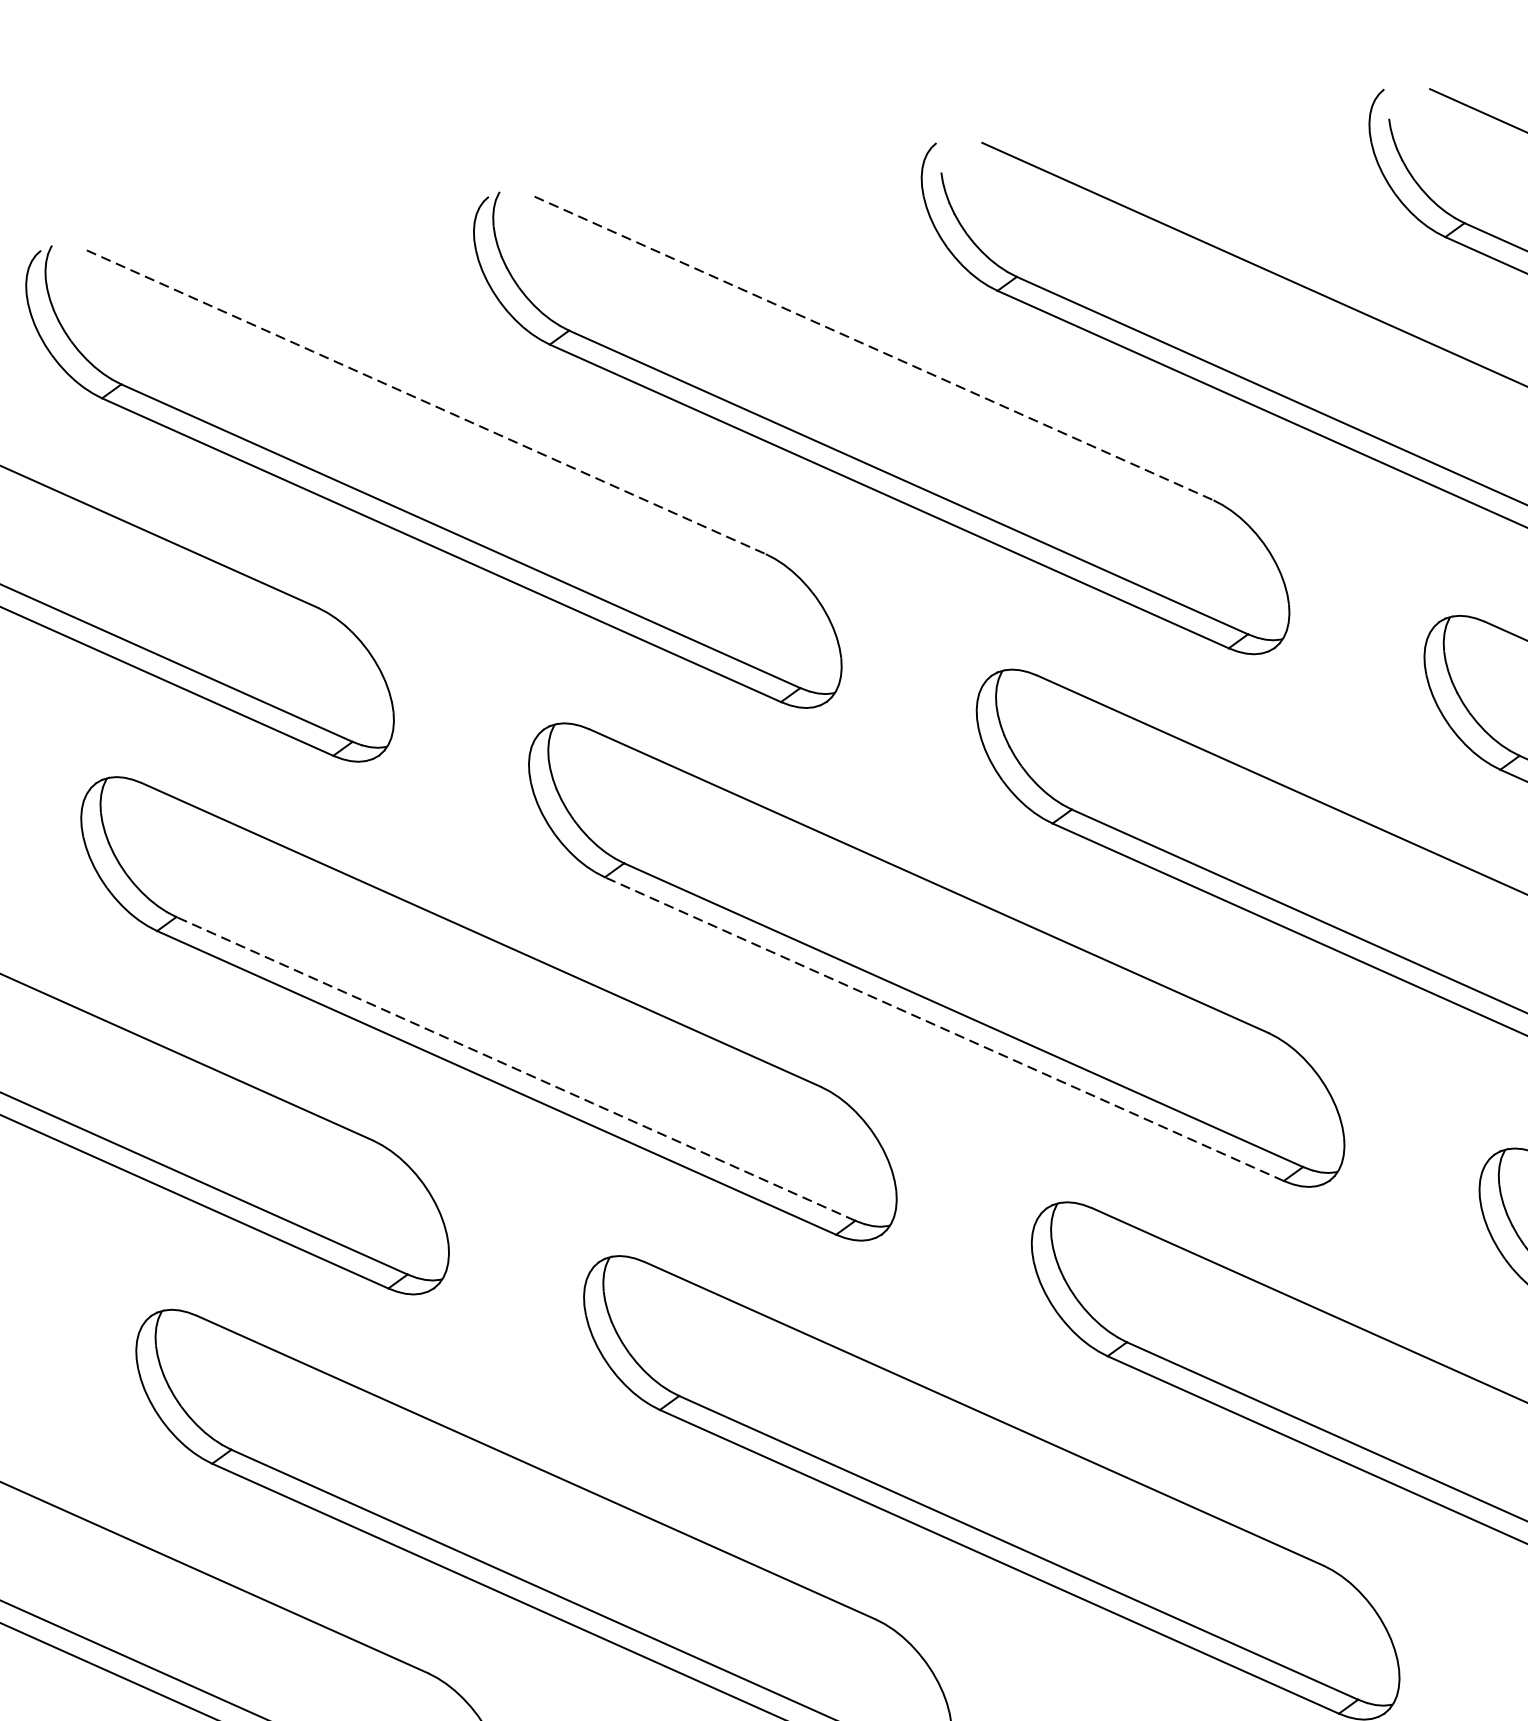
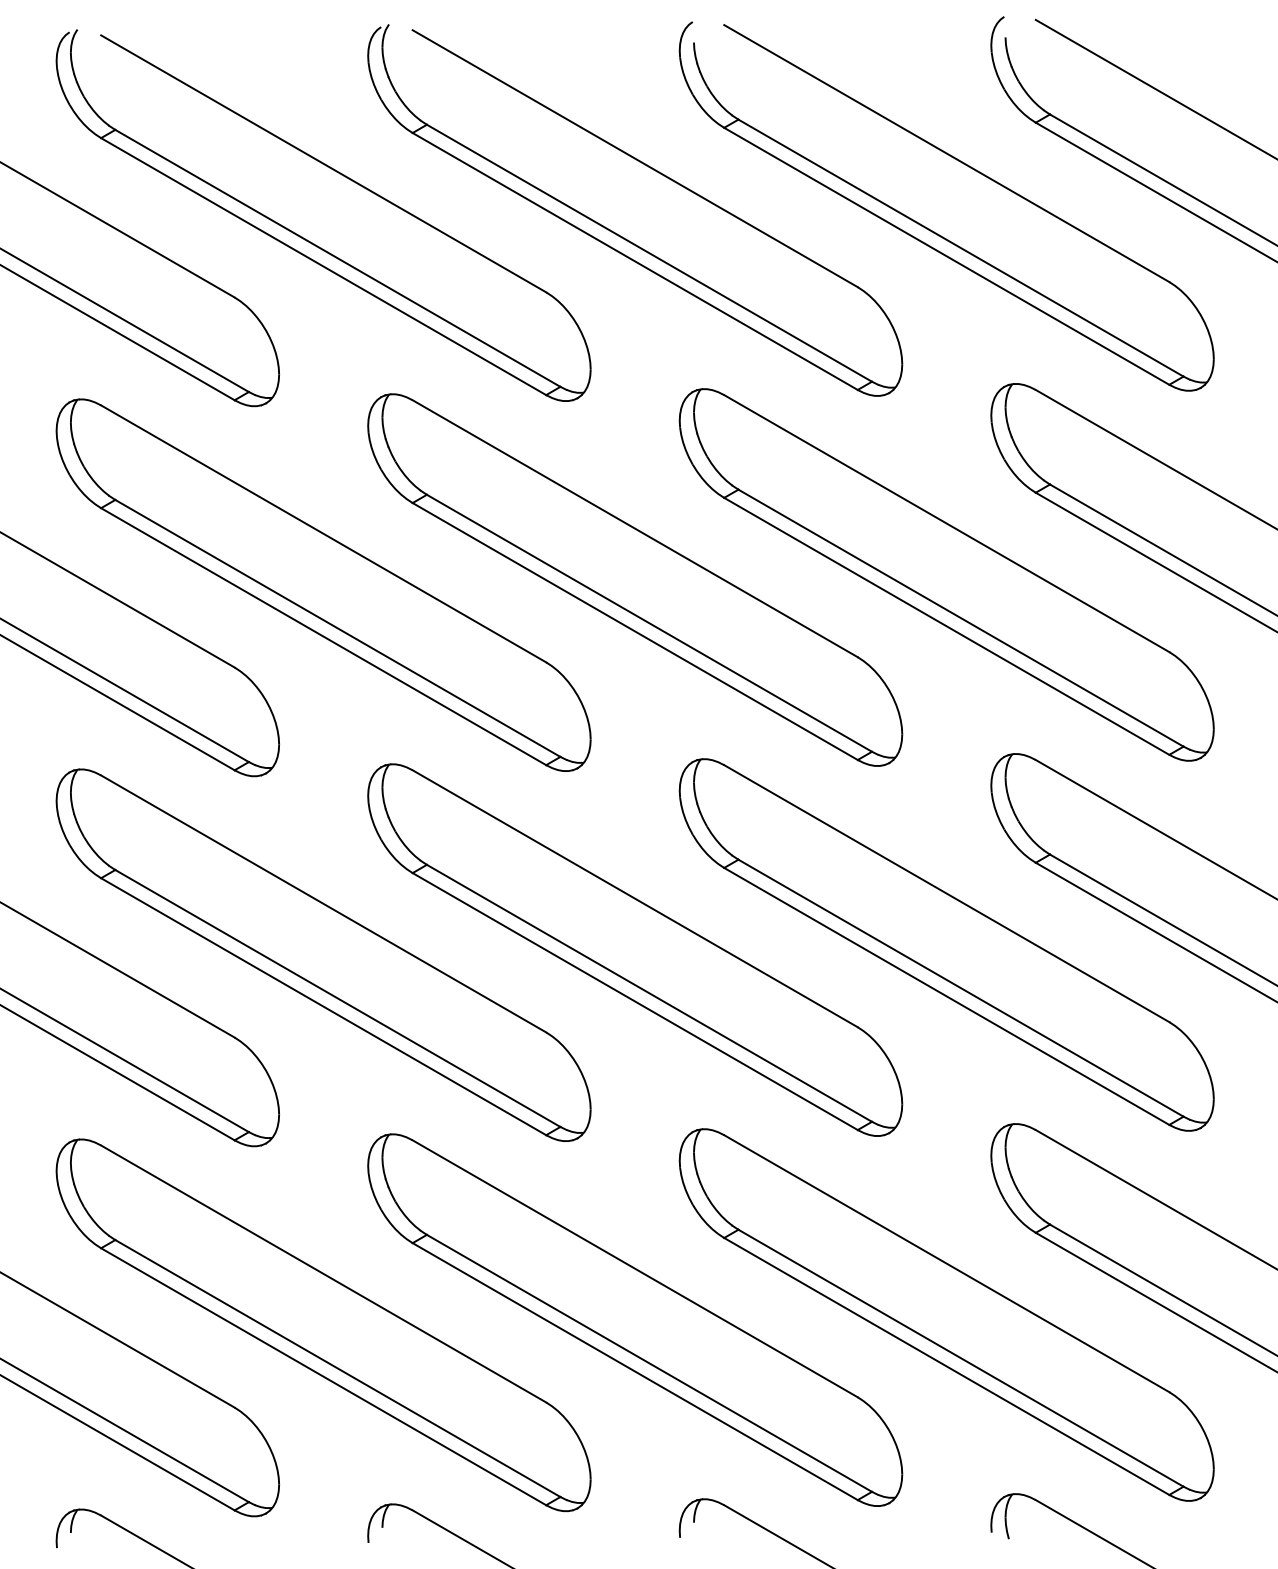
line: (874, 348) -> (635, 158), dashed -> solid
line: (426, 401) -> (323, 163), dashed -> solid
line: (944, 1029) -> (635, 631), dashed -> solid
line: (515, 1069) -> (337, 628), dashed -> solid

